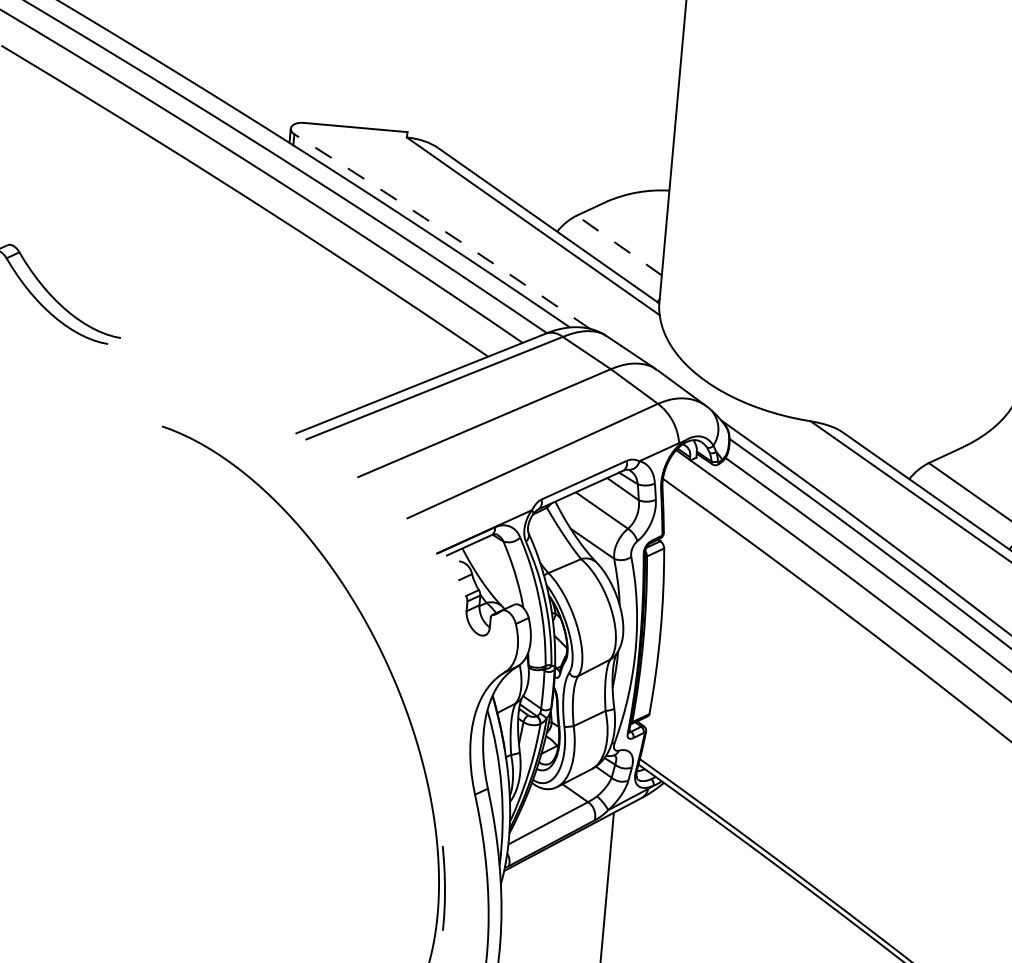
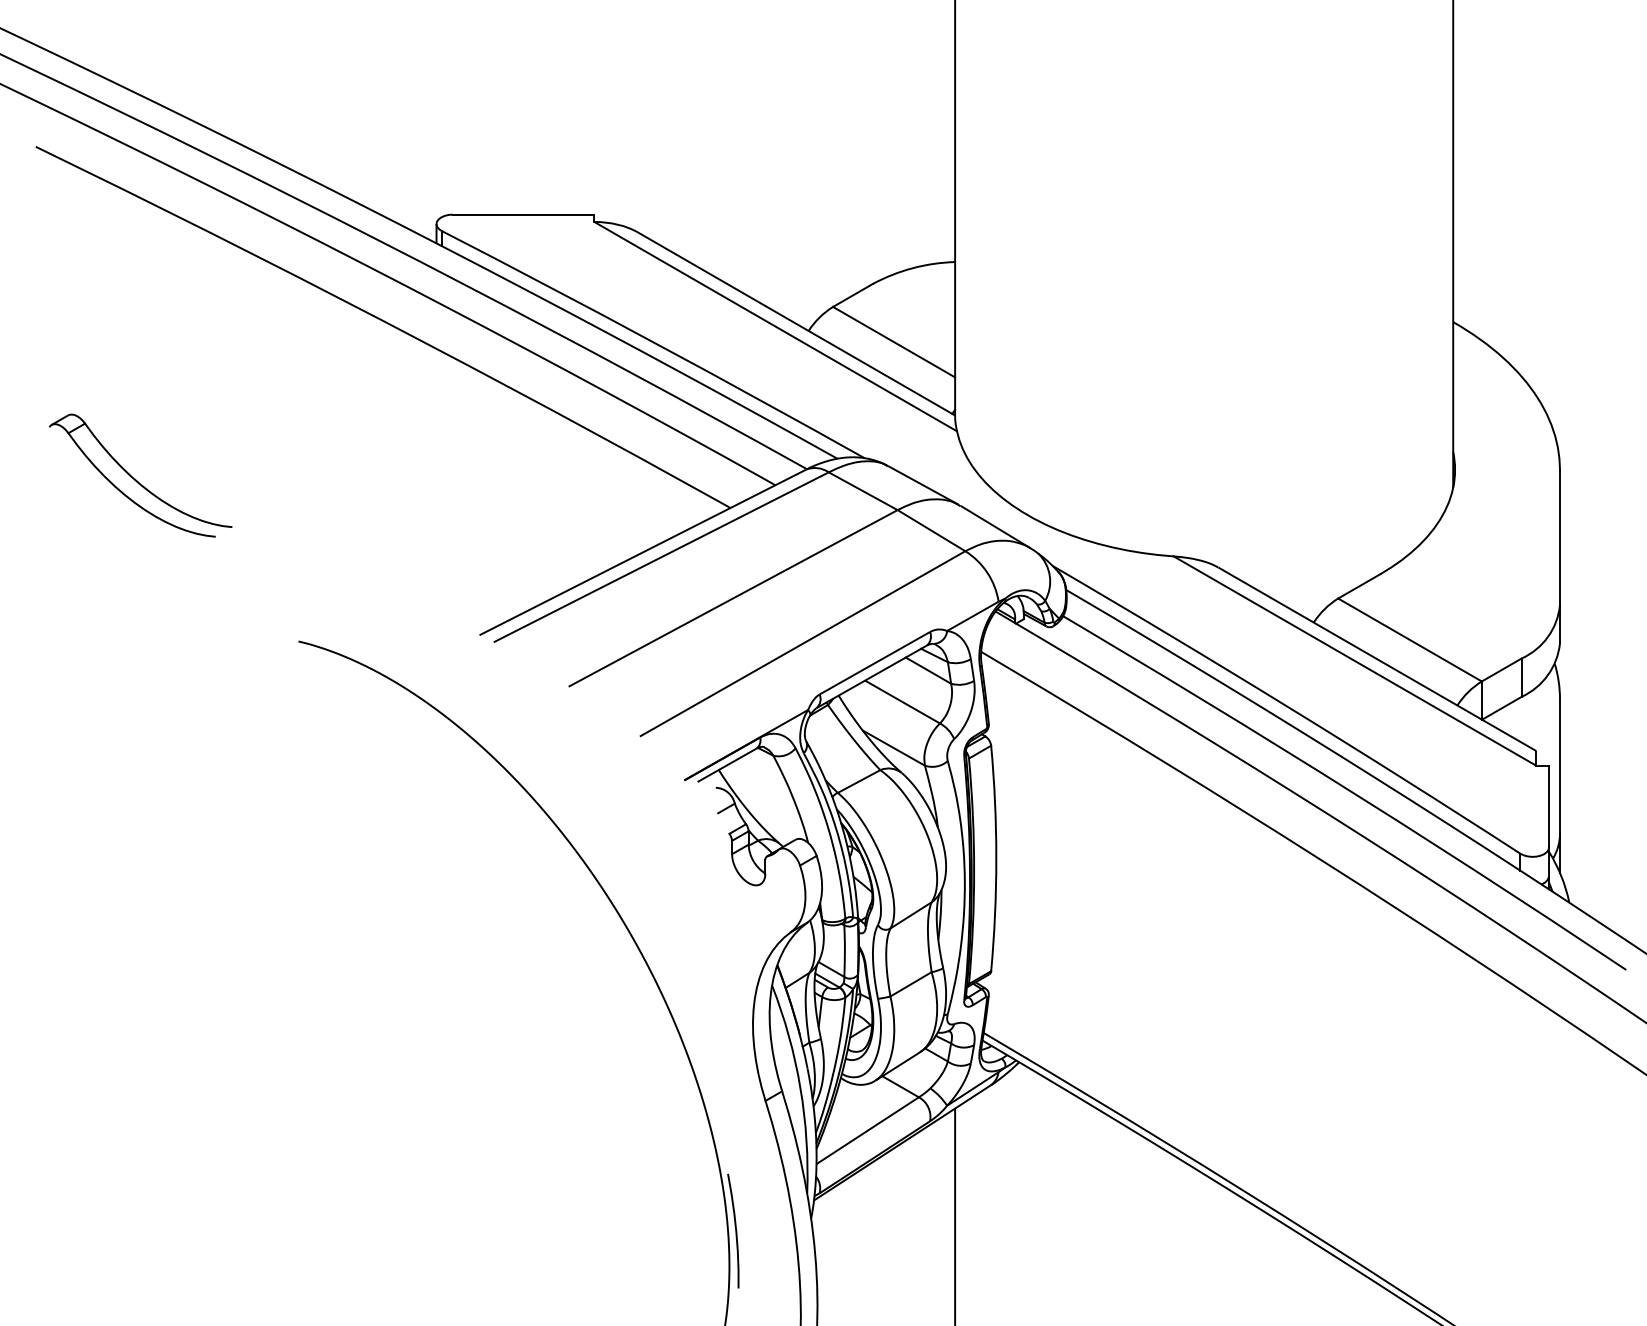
arc: (443, 230) -> (654, 342), dashed -> solid
line: (618, 245) -> (893, 341), dashed -> solid

